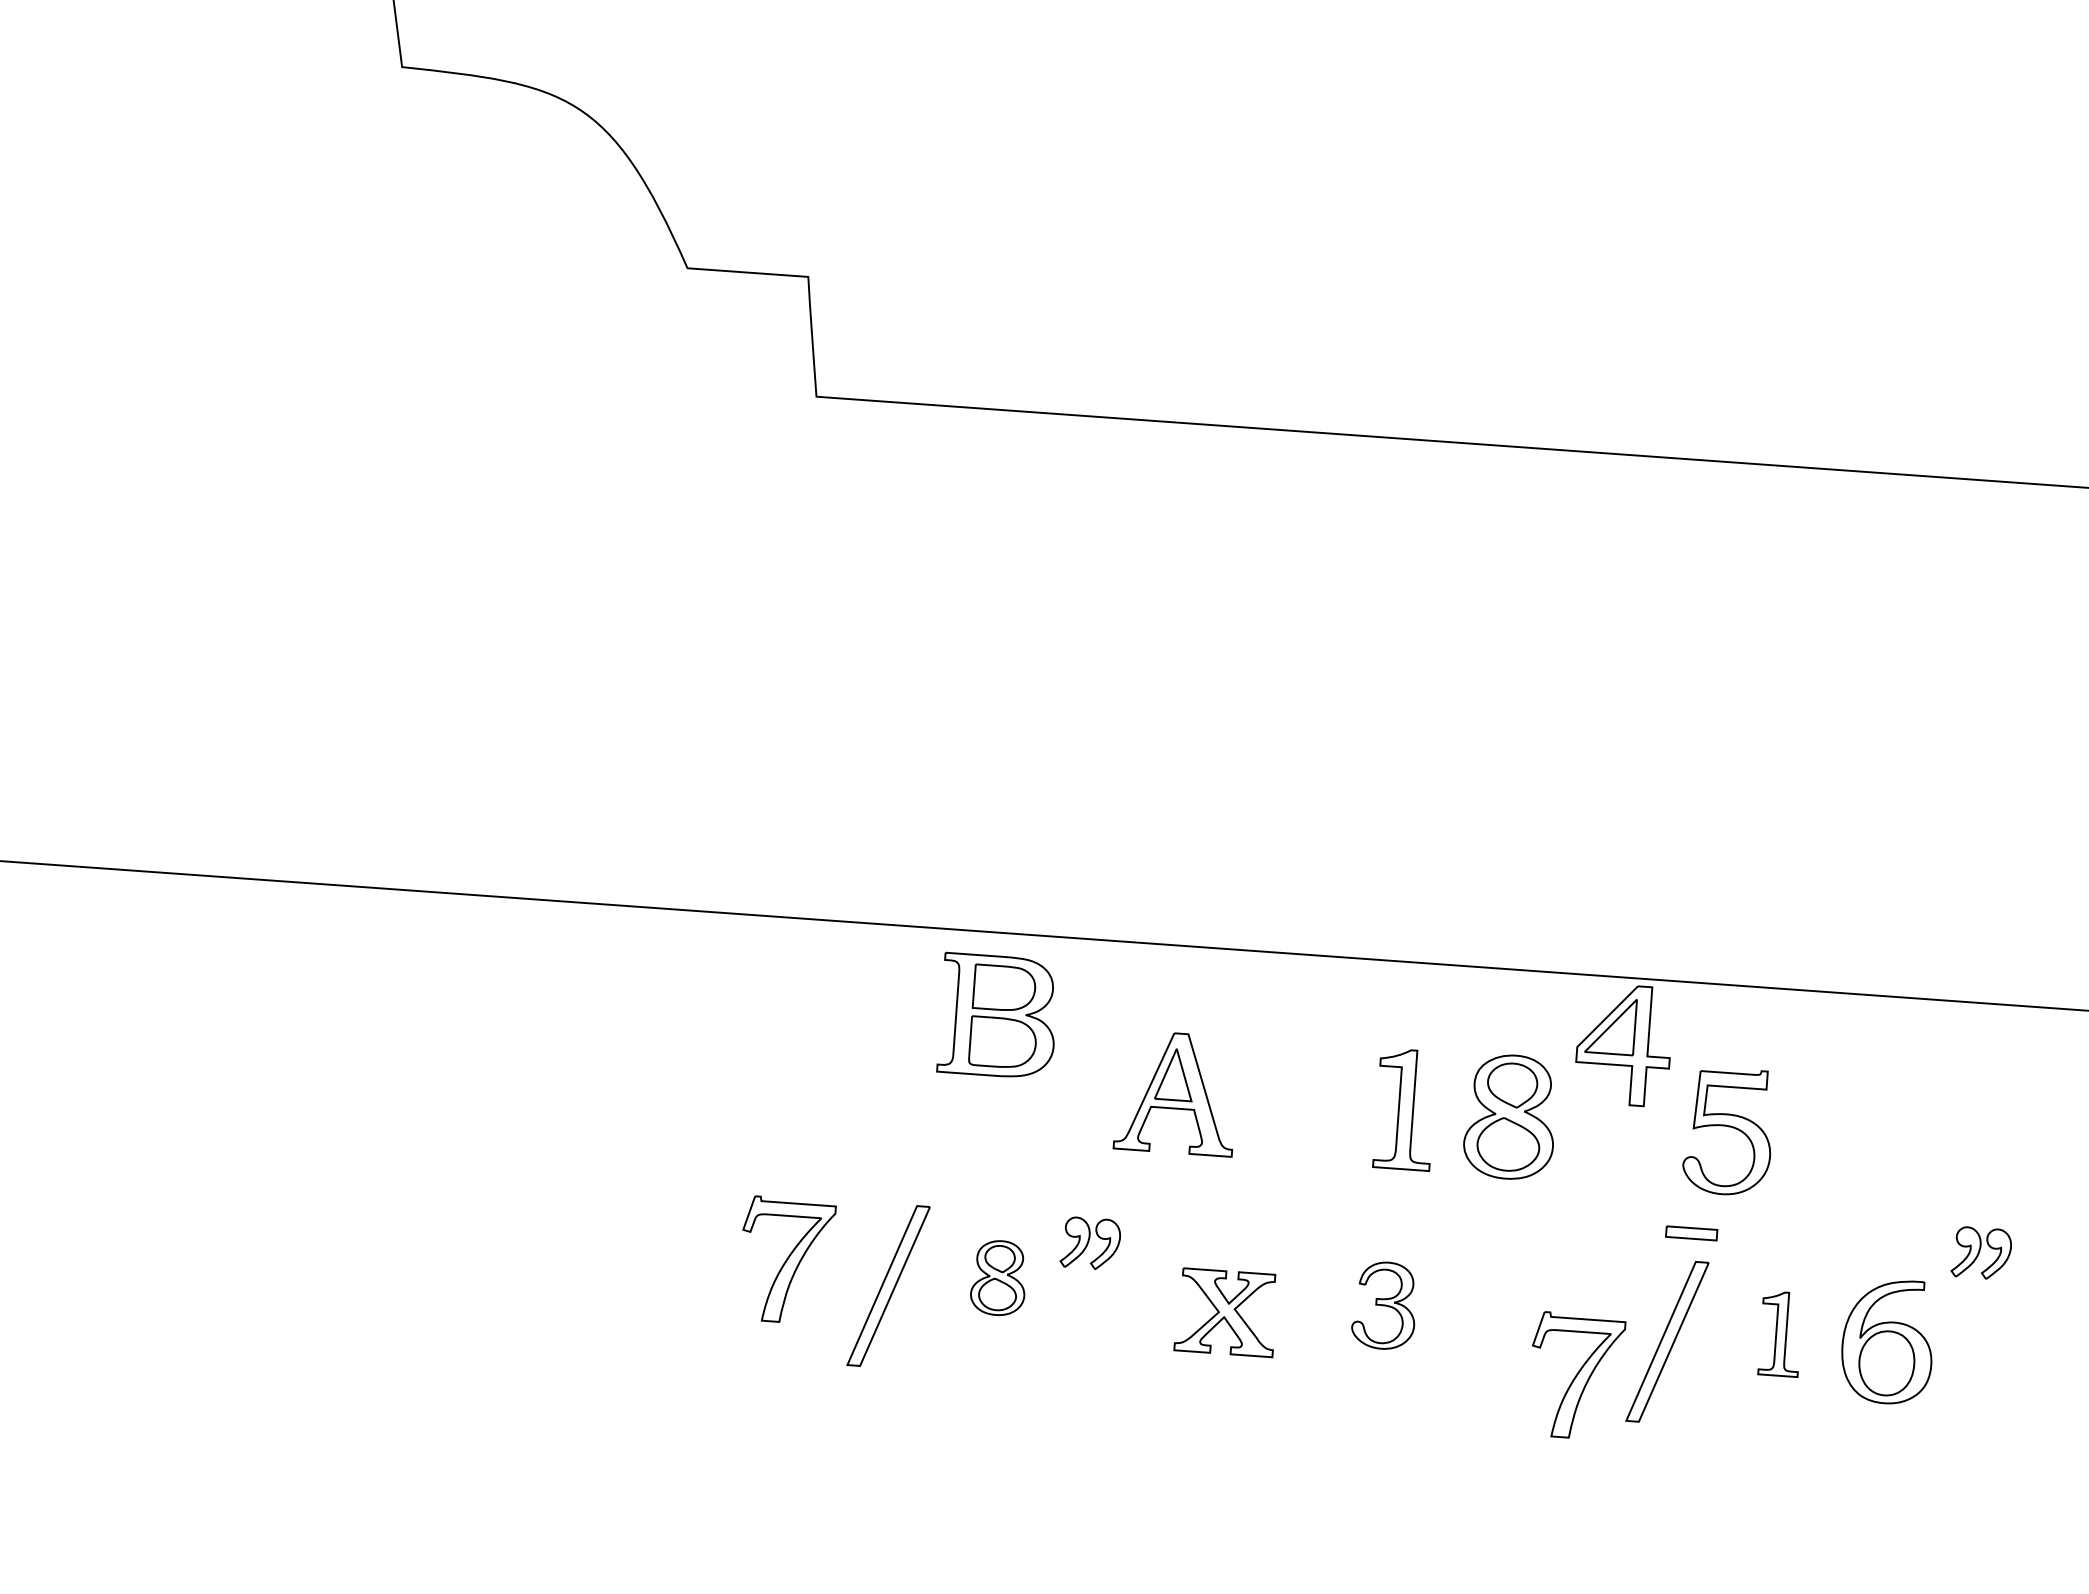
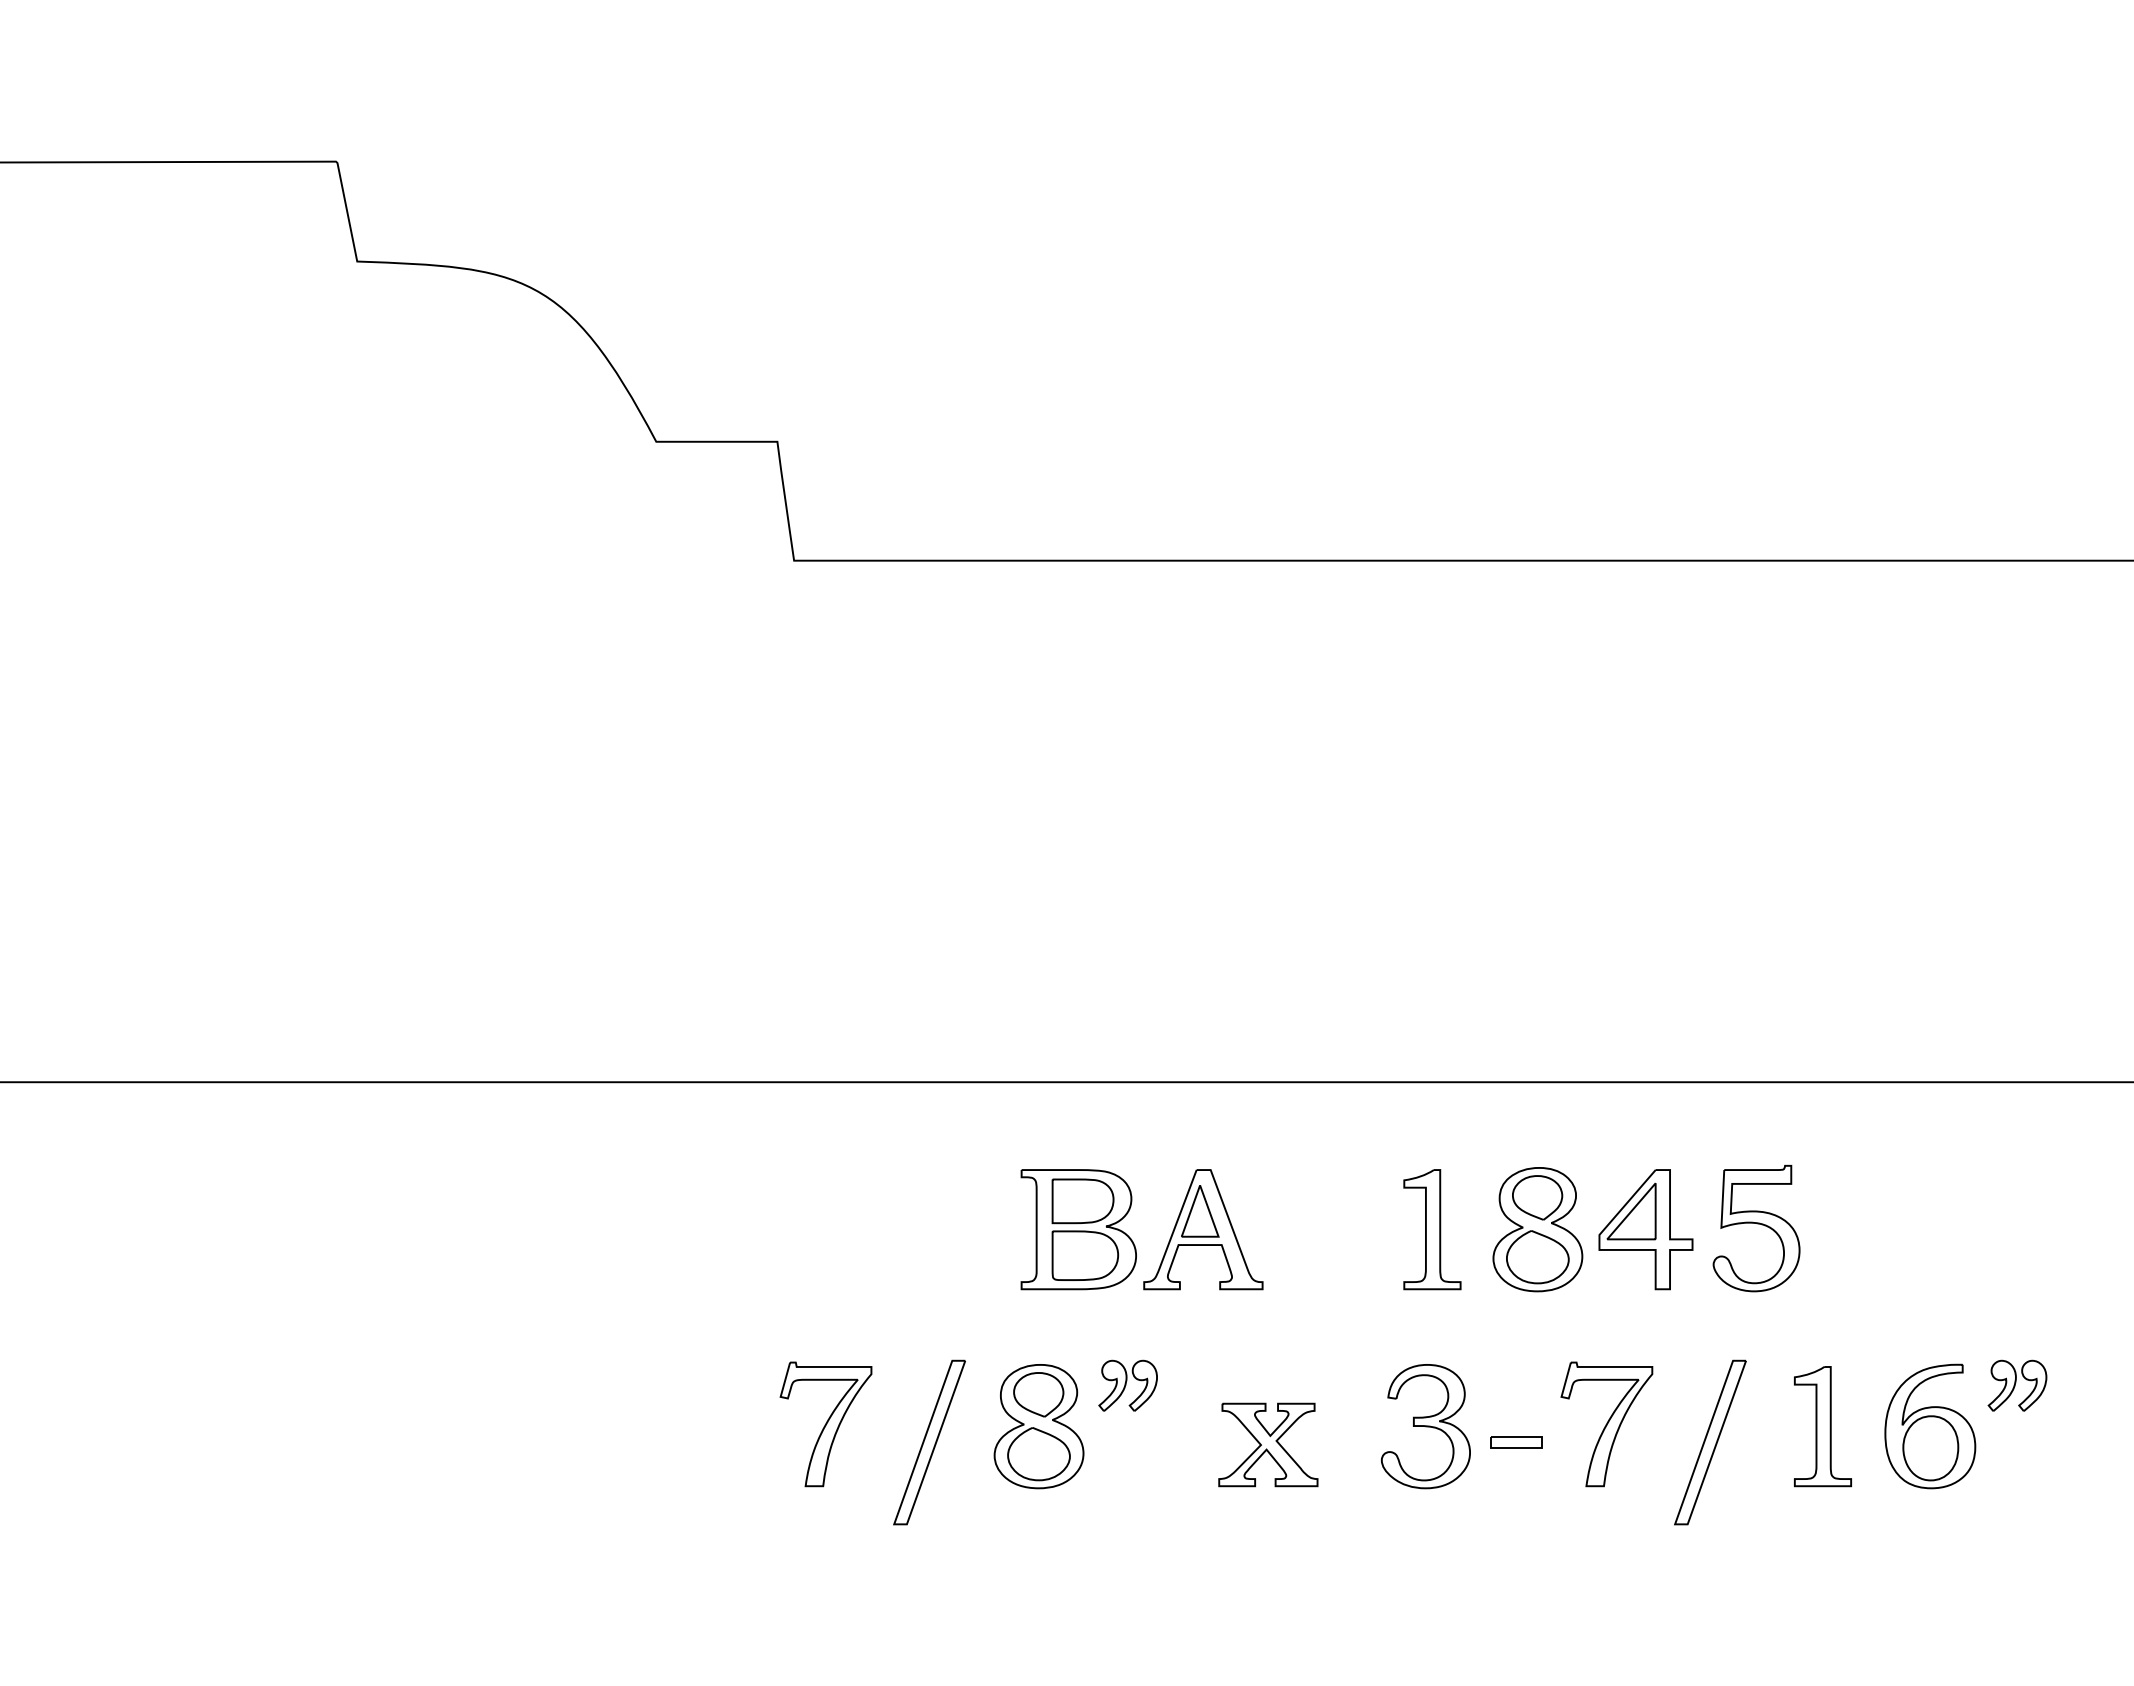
part: (998, 1016) -> (1078, 1229), moved
part: (1623, 1044) -> (1645, 1229), moved
part: (1691, 1233) -> (1516, 1442), moved
part: (1981, 1253) -> (2017, 1385), moved
part: (998, 1277) -> (1038, 1426), size x1.67
part: (1384, 1305) -> (1425, 1426), size x1.43
part: (1780, 1333) -> (1822, 1426), size x1.43
part: (1575, 1376) -> (1606, 1424), moved

